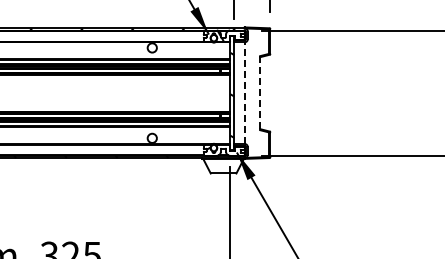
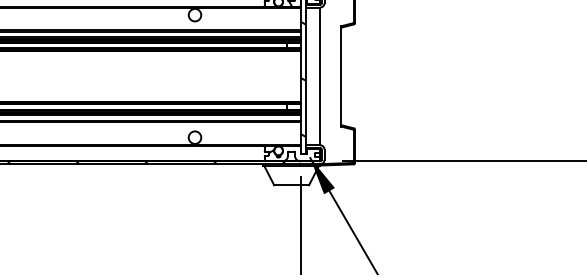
line: (244, 93) -> (319, 76), dashed -> solid
line: (260, 93) -> (341, 76), dashed -> solid

